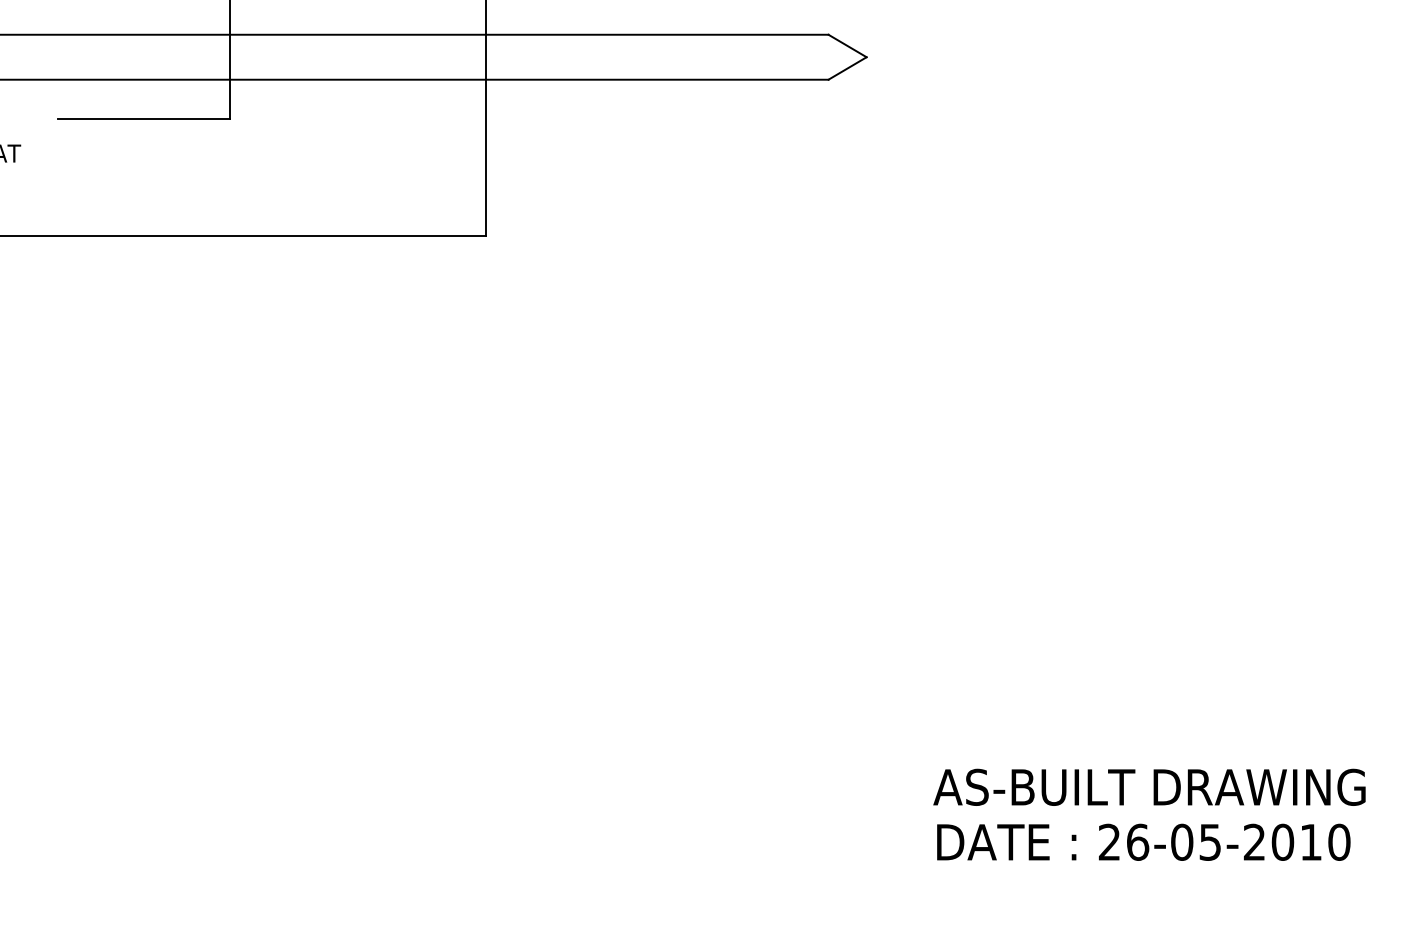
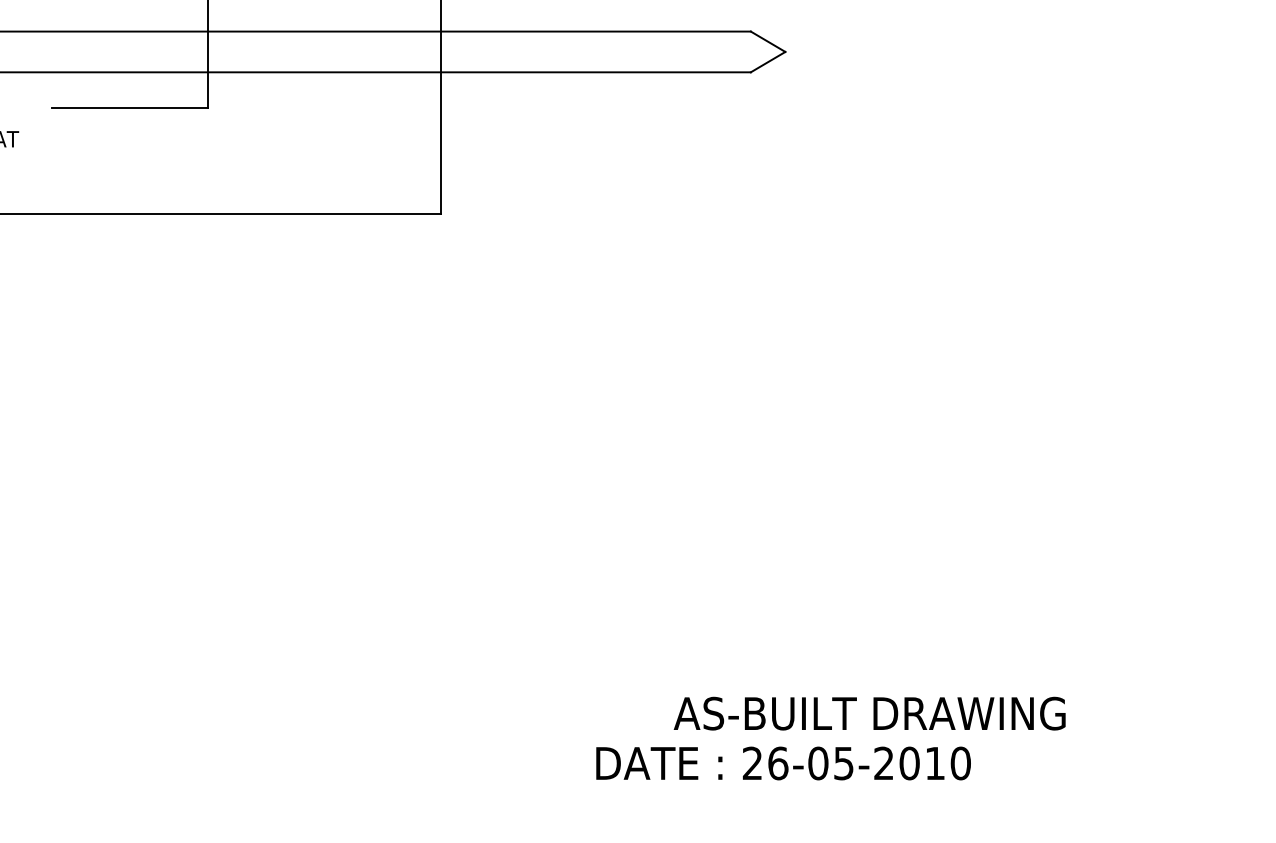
text: (1149, 787) -> (869, 713), moved
text: (1143, 842) -> (783, 763), moved

